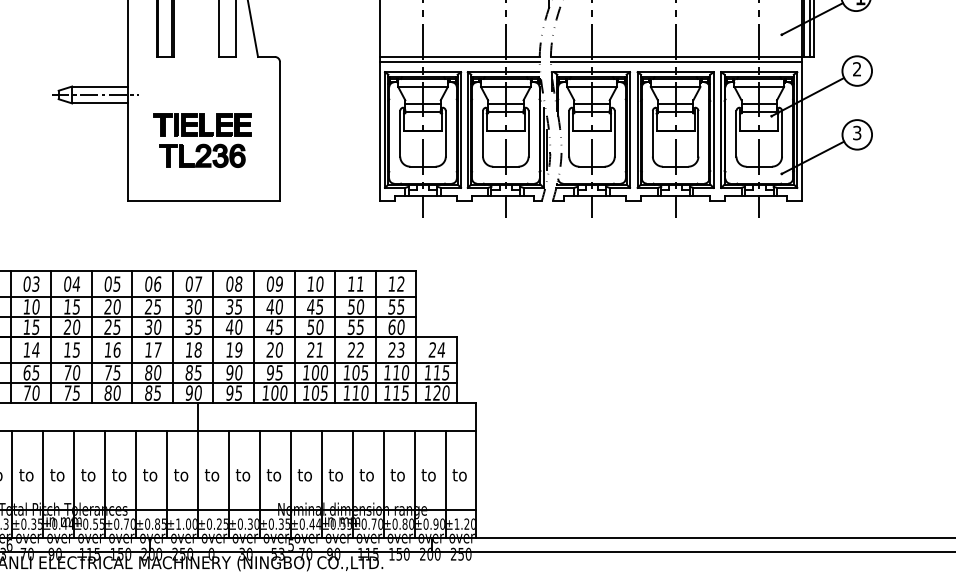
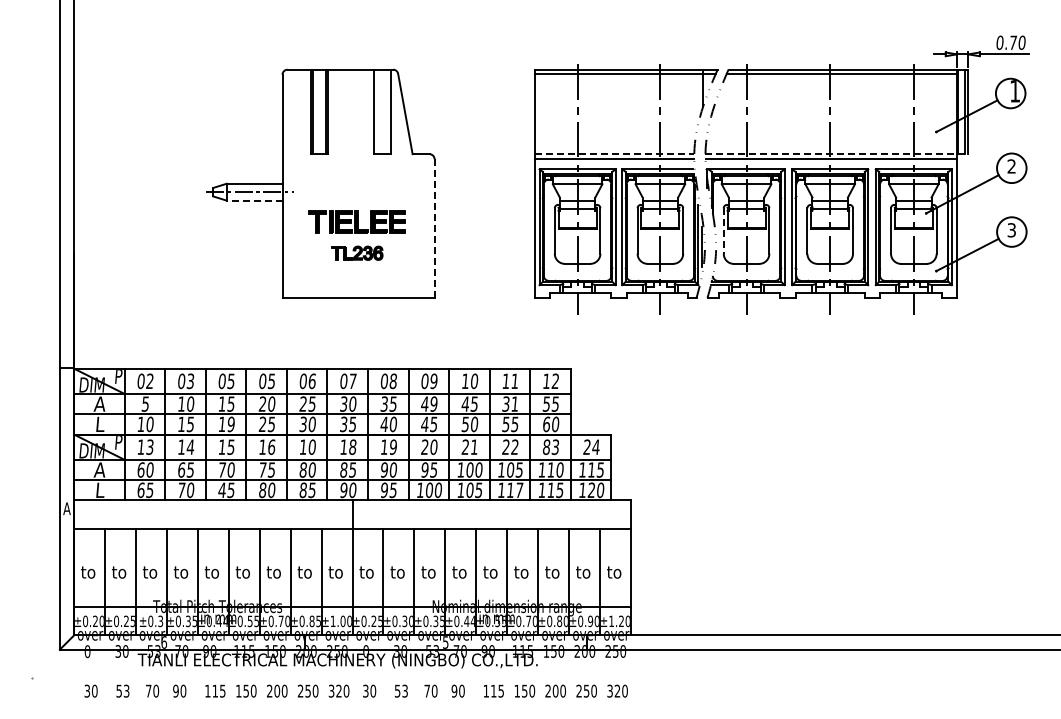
line: (459, 57) -> (614, 154), solid -> dashed
line: (682, 57) -> (837, 154), solid -> dashed
line: (99, 103) -> (254, 200), solid -> dashed
line: (279, 131) -> (434, 228), solid -> dashed
line: (568, 134) -> (723, 231), solid -> dashed
part: (202, 156) -> (357, 253), size x0.6
text: (75, 284) -> (230, 381), 04 -> 05
text: (278, 306) -> (433, 403), 40 -> 49
text: (355, 306) -> (510, 403), 50 -> 31
text: (71, 327) -> (226, 424), 20 -> 19
text: (157, 349) -> (312, 446), 17 -> 10
text: (391, 349) -> (546, 446), 23 -> 83
text: (67, 392) -> (222, 489), 75 -> 45
text: (364, 393) -> (519, 490), 110 -> 117

